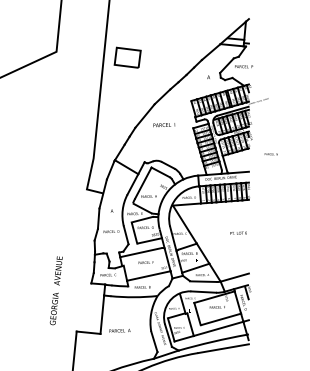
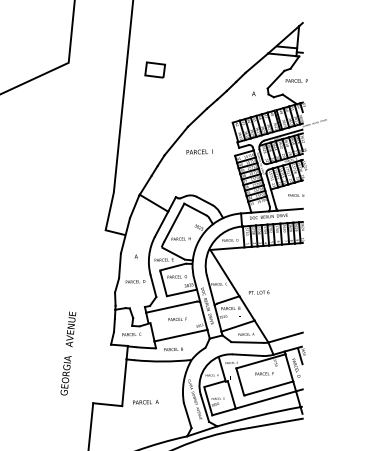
part: (127, 57) -> (154, 69), size x0.62
text: (271, 154) -> (296, 195), moved
text: (238, 233) -> (259, 292), moved

